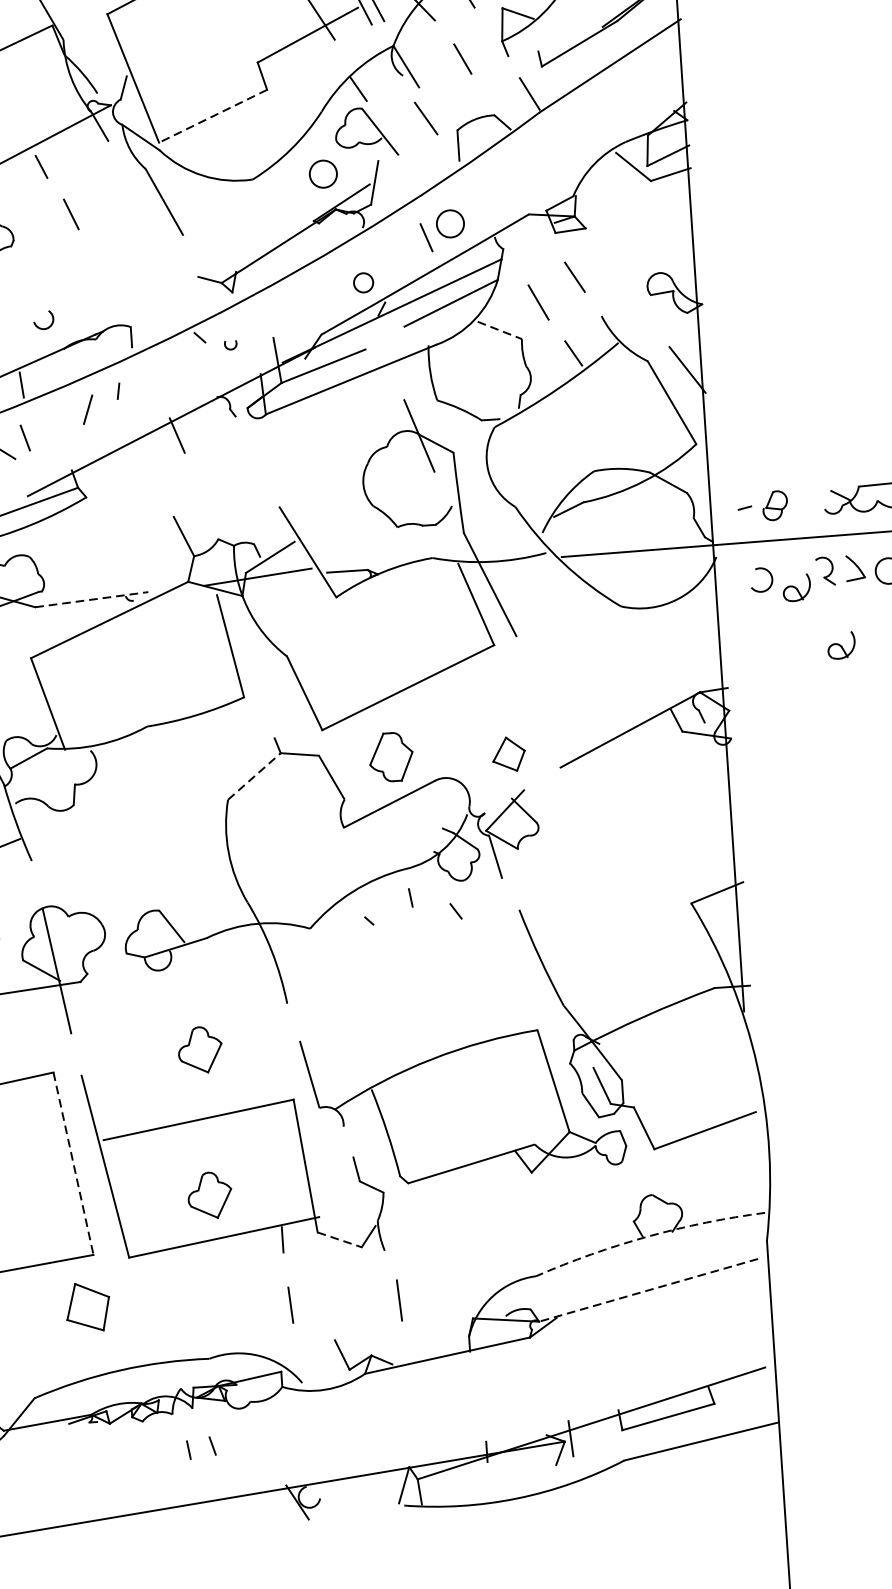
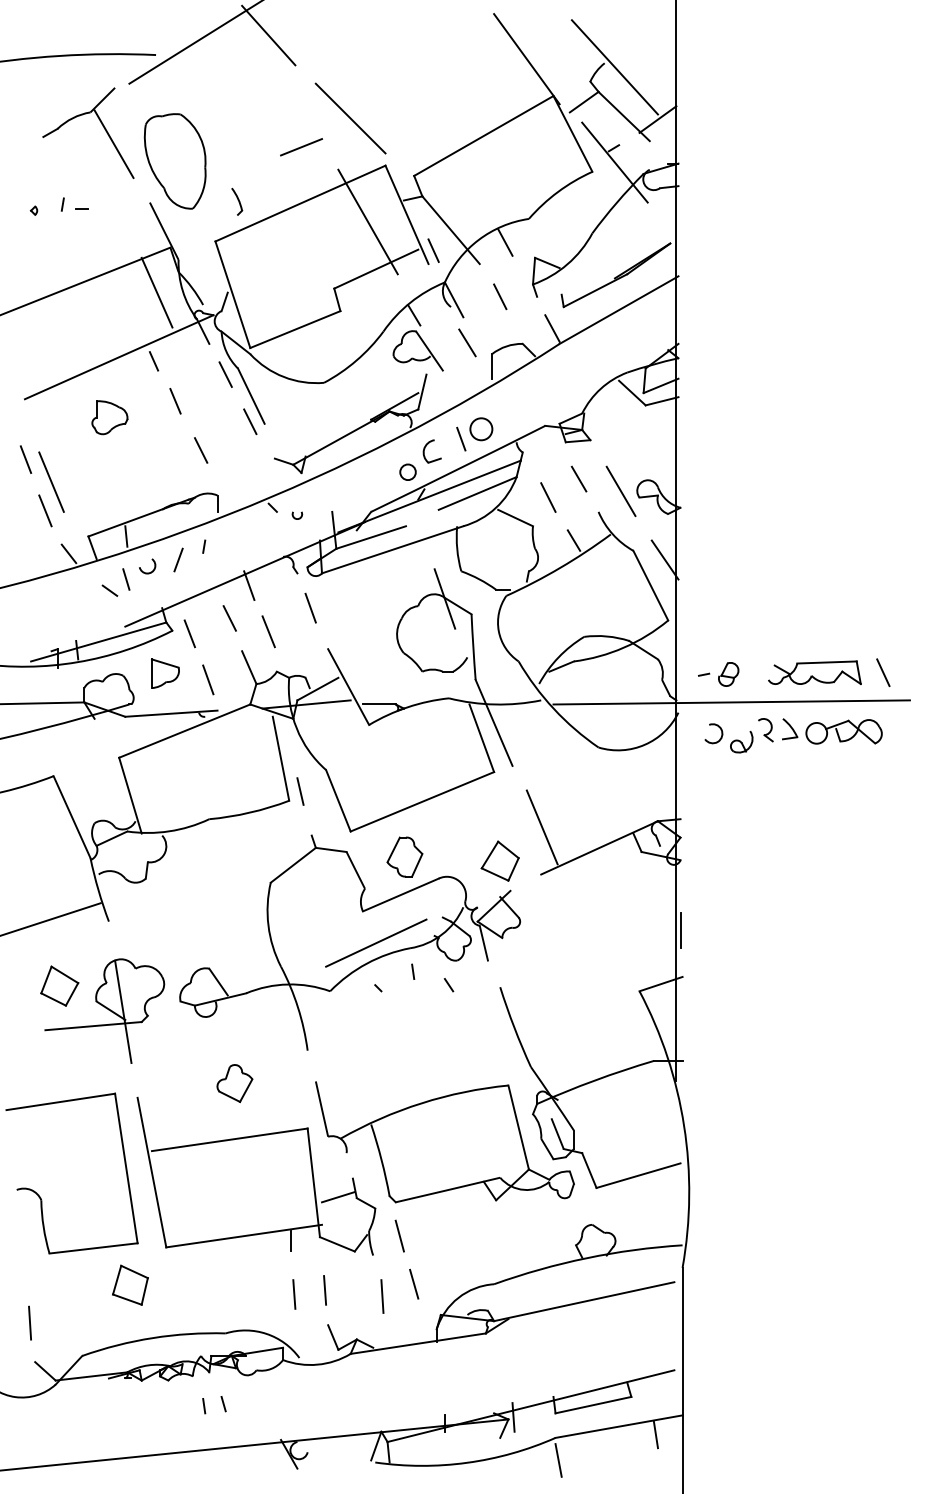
line: (38, 81) -> (156, 292), added
line: (213, 116) -> (295, 329), dashed -> solid
circle: (323, 174) -> (381, 382), removed
line: (130, 177) -> (225, 374), added
line: (165, 233) -> (250, 421), added
part: (383, 252) -> (425, 448), added
line: (106, 273) -> (200, 450), added
line: (626, 289) -> (620, 491), added
arc: (40, 326) -> (144, 571), moved
line: (501, 330) -> (516, 518), dashed -> solid
line: (254, 457) -> (310, 607), added
line: (155, 477) -> (229, 618), added
line: (204, 490) -> (268, 631), added
line: (107, 499) -> (189, 633), added
part: (81, 550) -> (165, 673), added
line: (134, 554) -> (208, 679), added
line: (91, 599) -> (171, 713), dashed -> solid
part: (841, 644) -> (774, 790), removed
line: (257, 684) -> (300, 791), added
line: (557, 709) -> (541, 827), added
part: (508, 753) -> (499, 860), size x1.43
line: (254, 776) -> (293, 865), dashed -> solid
line: (736, 825) -> (680, 930), added
line: (363, 864) -> (376, 942), added
line: (73, 1163) -> (126, 1168), dashed -> solid
line: (337, 1182) -> (338, 1197), added
part: (209, 1195) -> (234, 1201), removed
line: (415, 1223) -> (399, 1235), added
arc: (647, 1236) -> (586, 1258), dashed -> solid
line: (339, 1240) -> (337, 1244), dashed -> solid
line: (437, 1281) -> (414, 1283), added
line: (647, 1290) -> (583, 1301), dashed -> solid
line: (328, 1297) -> (325, 1290), added
line: (747, 1448) -> (655, 1434), added
line: (629, 1488) -> (558, 1460), added

